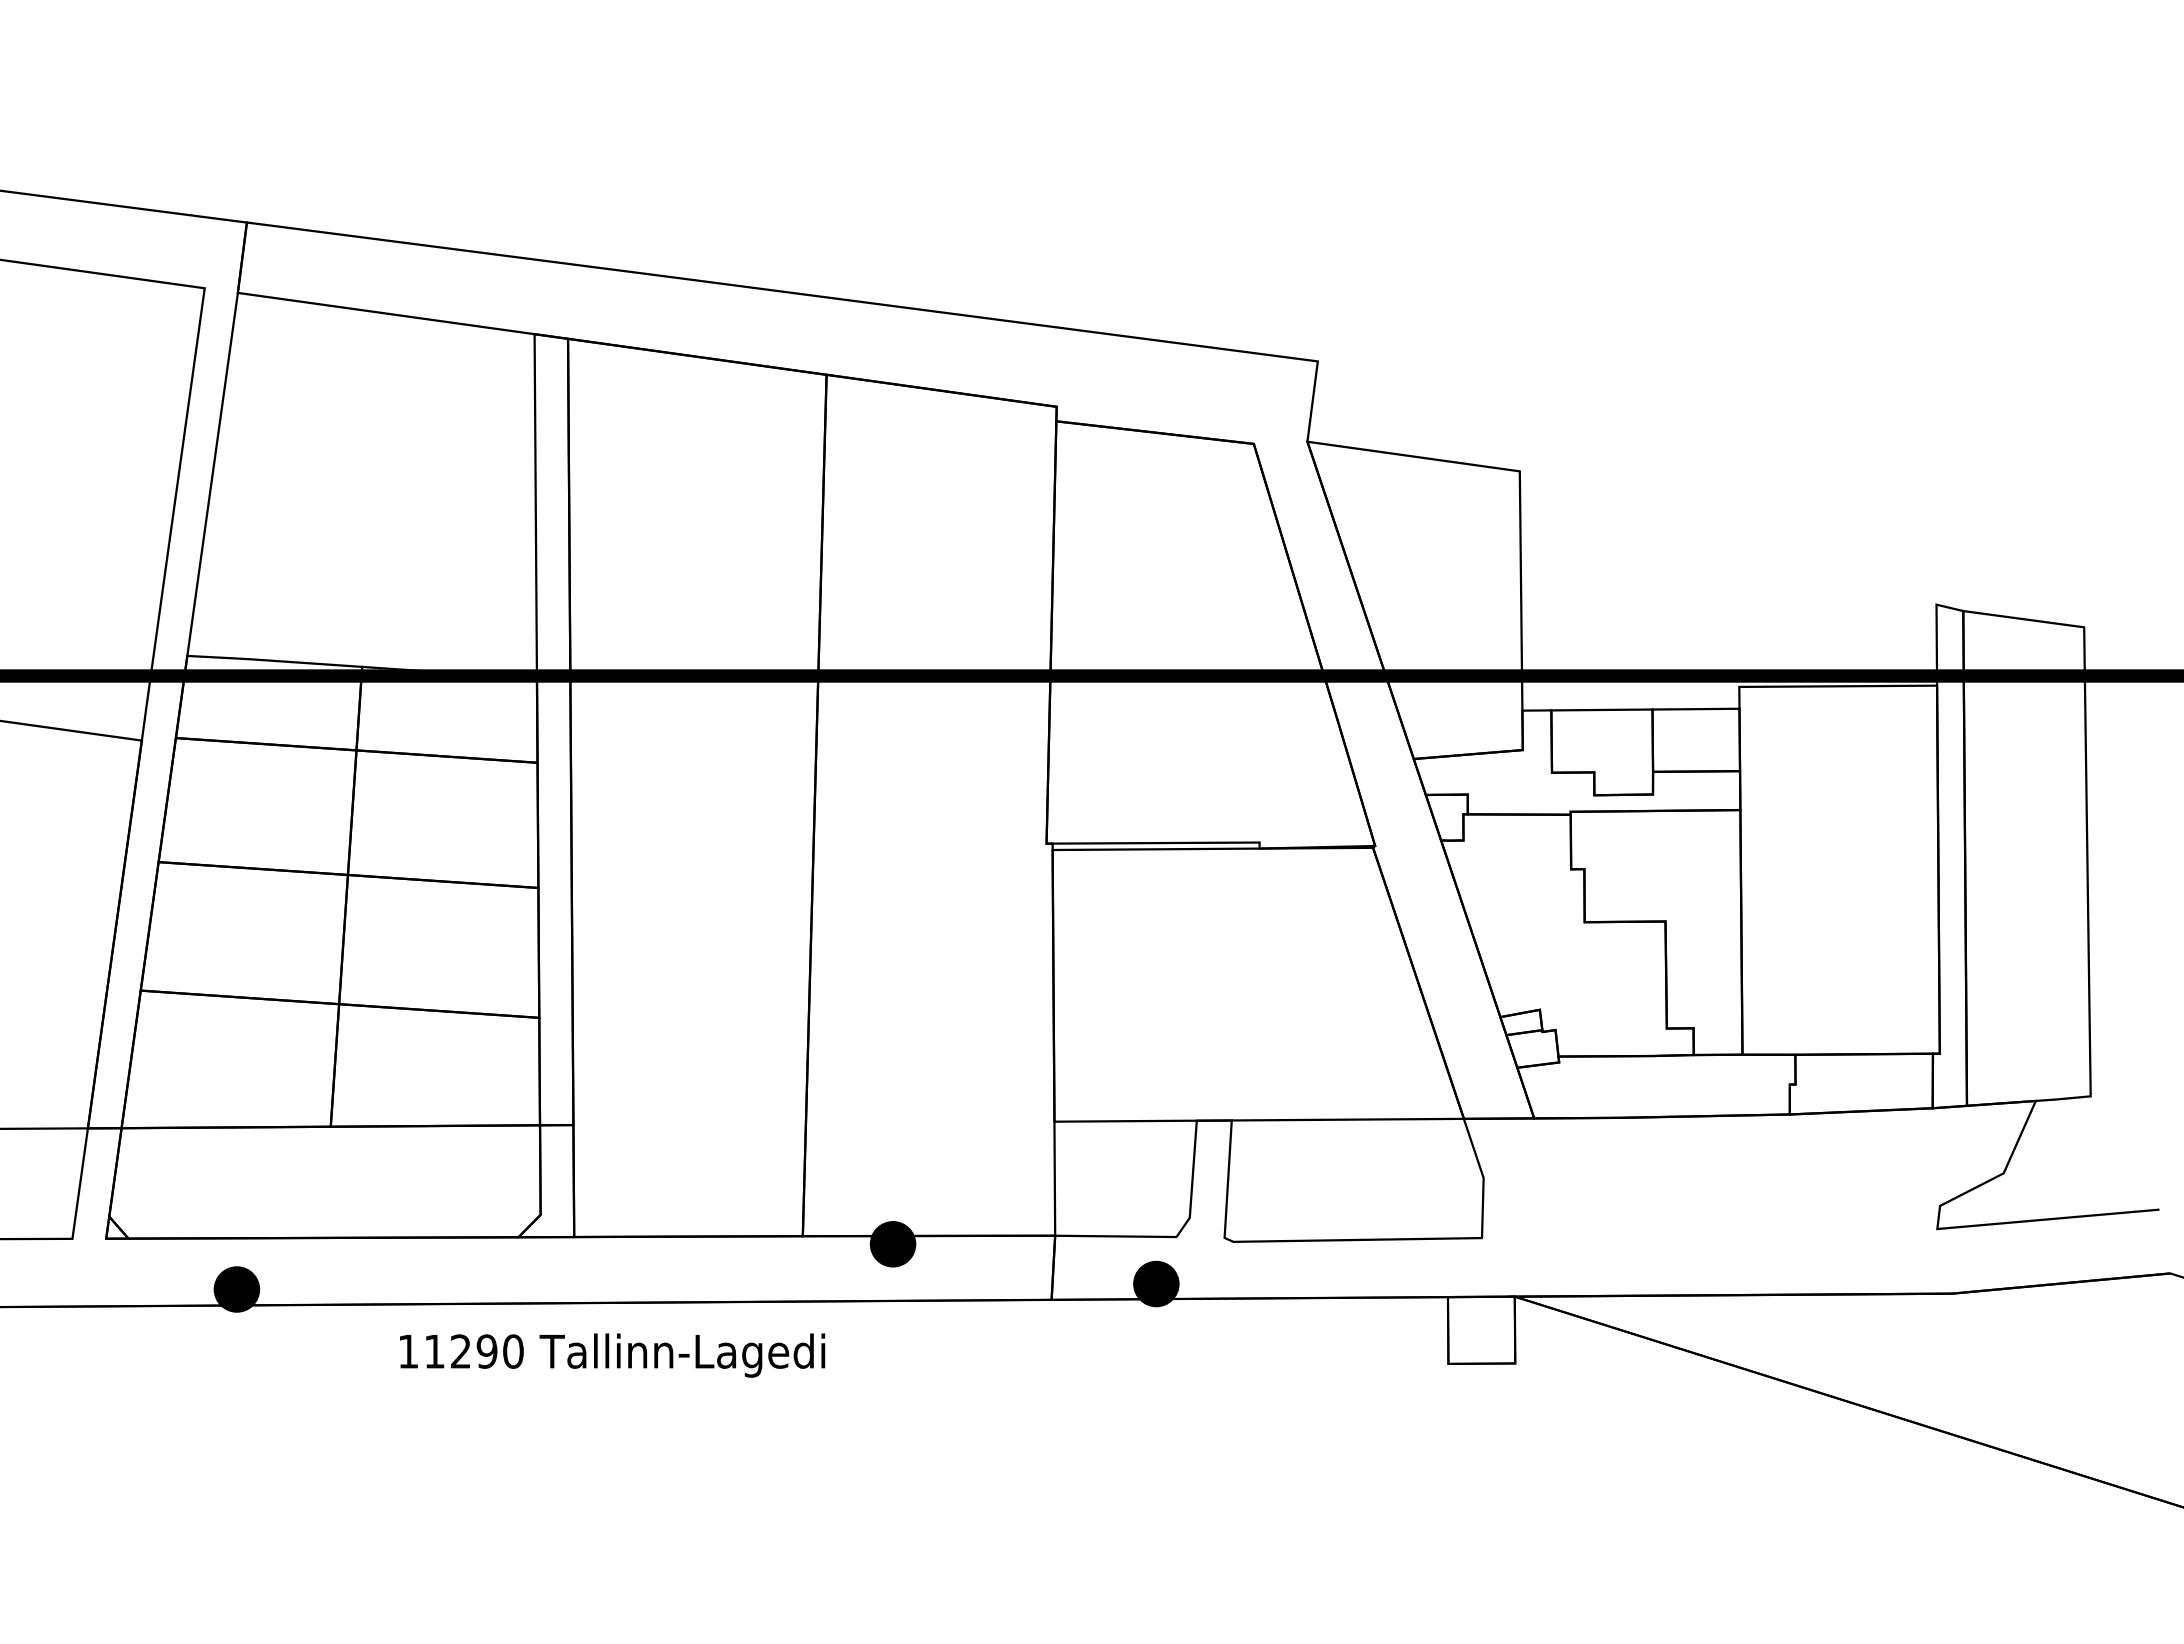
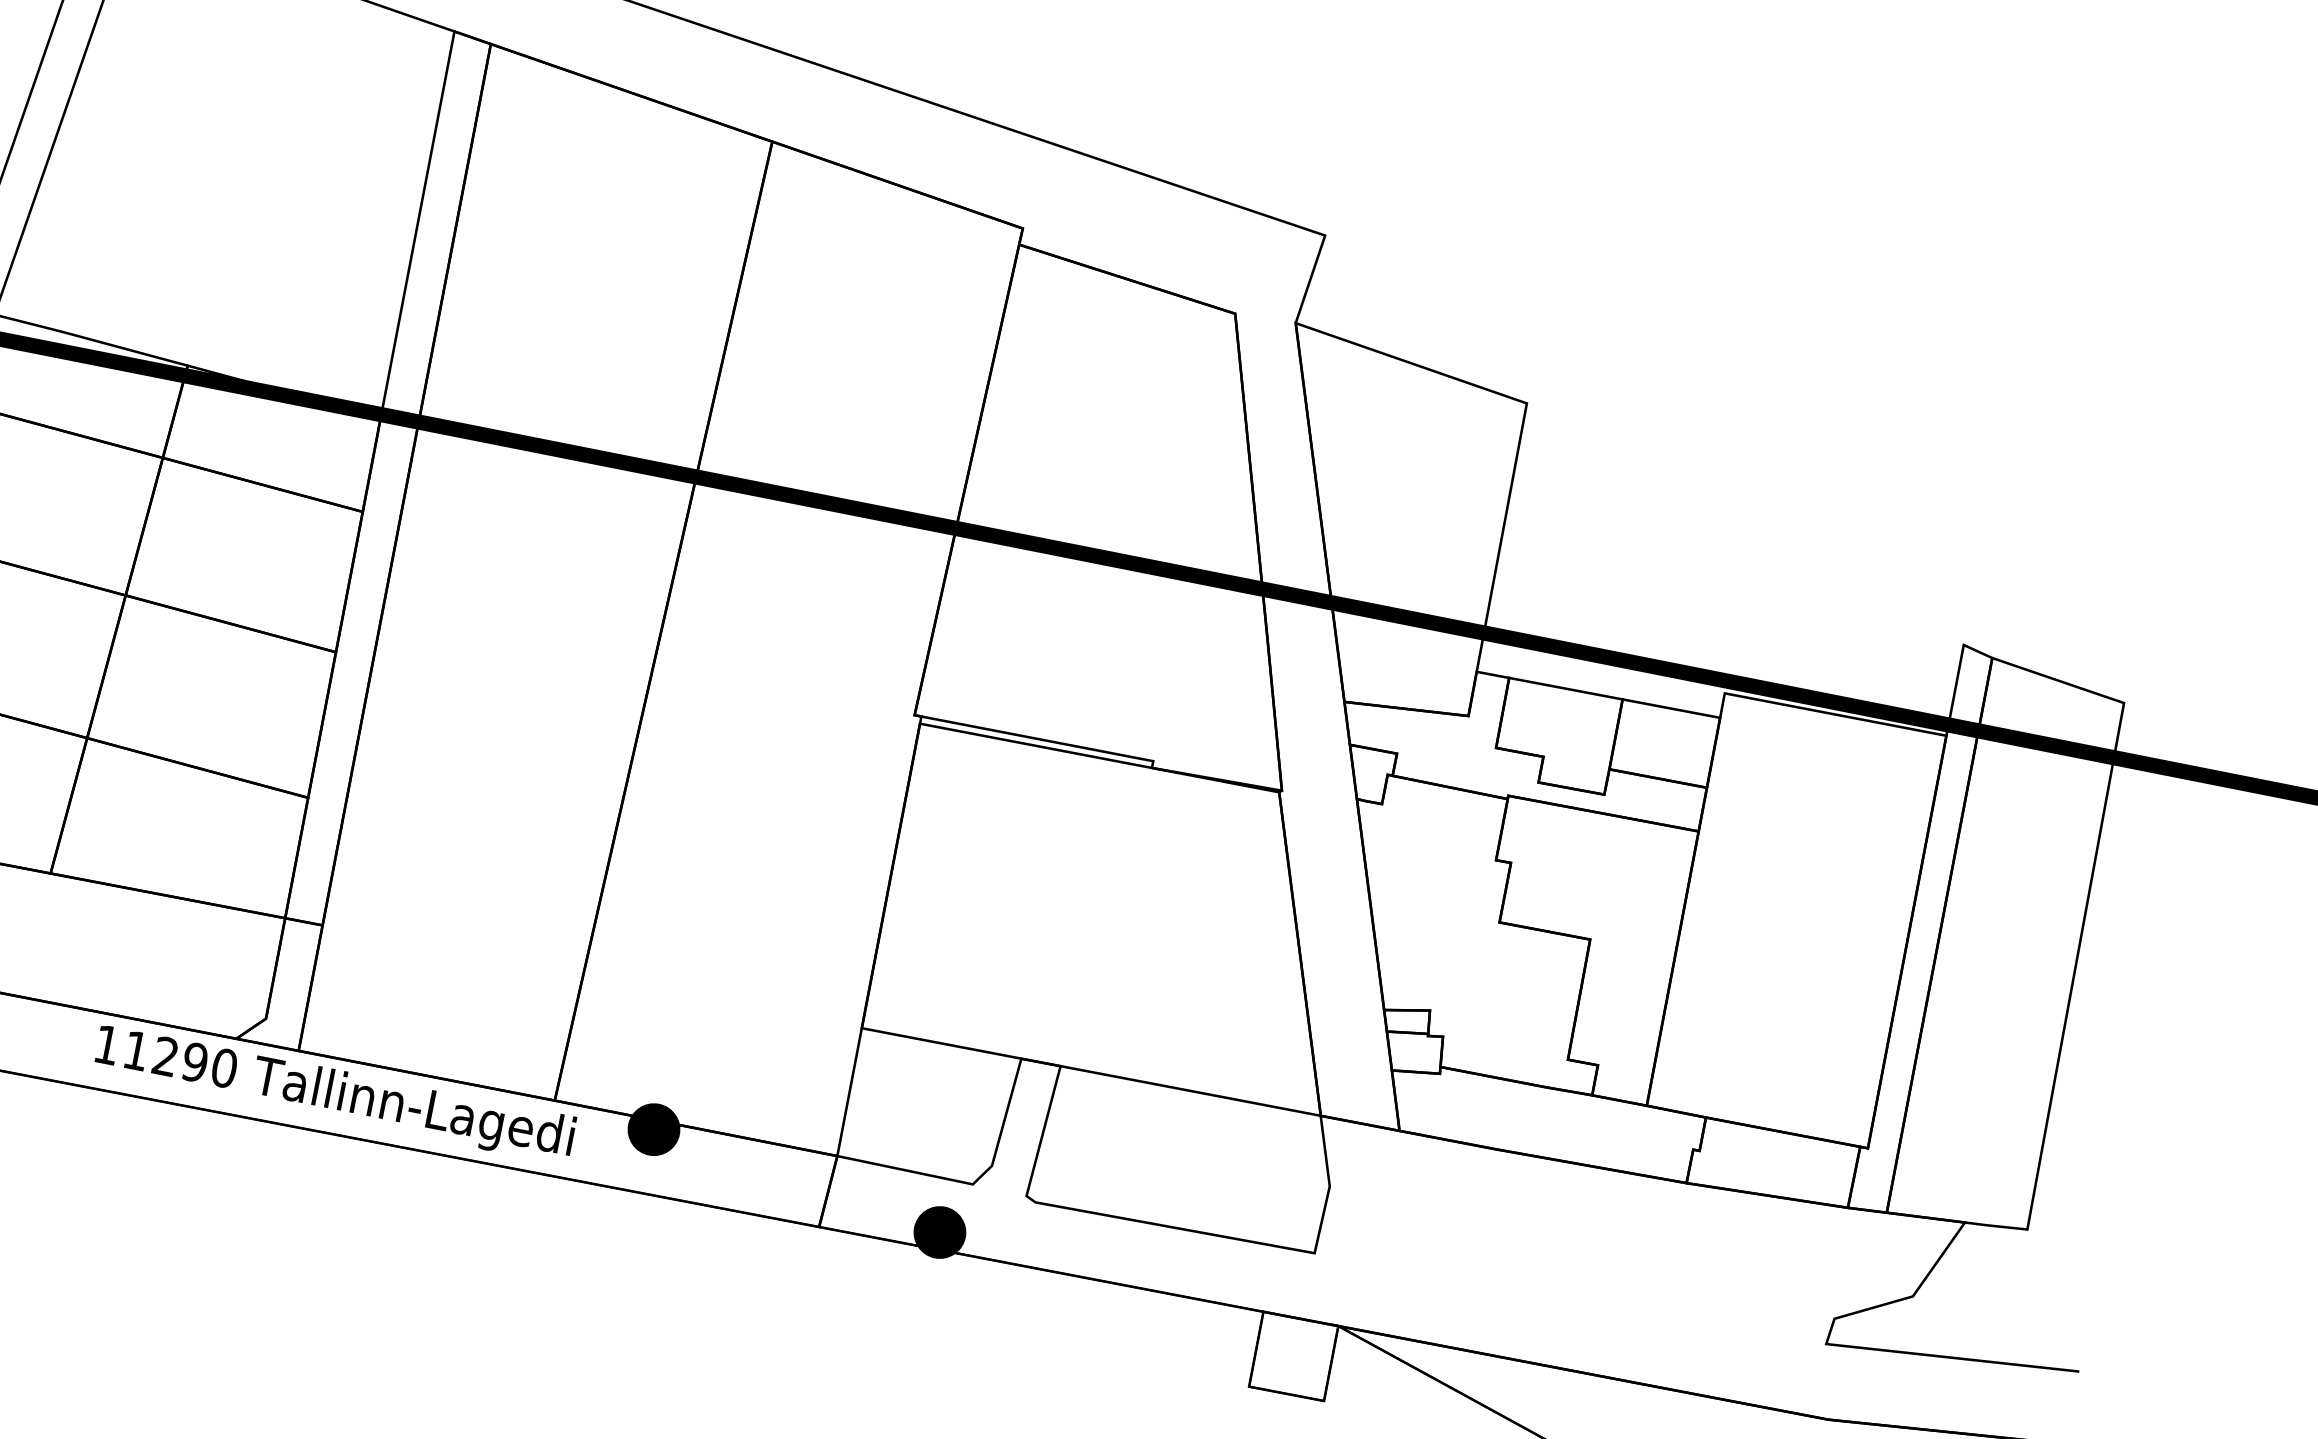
text: (612, 1355) -> (334, 1094), moved

